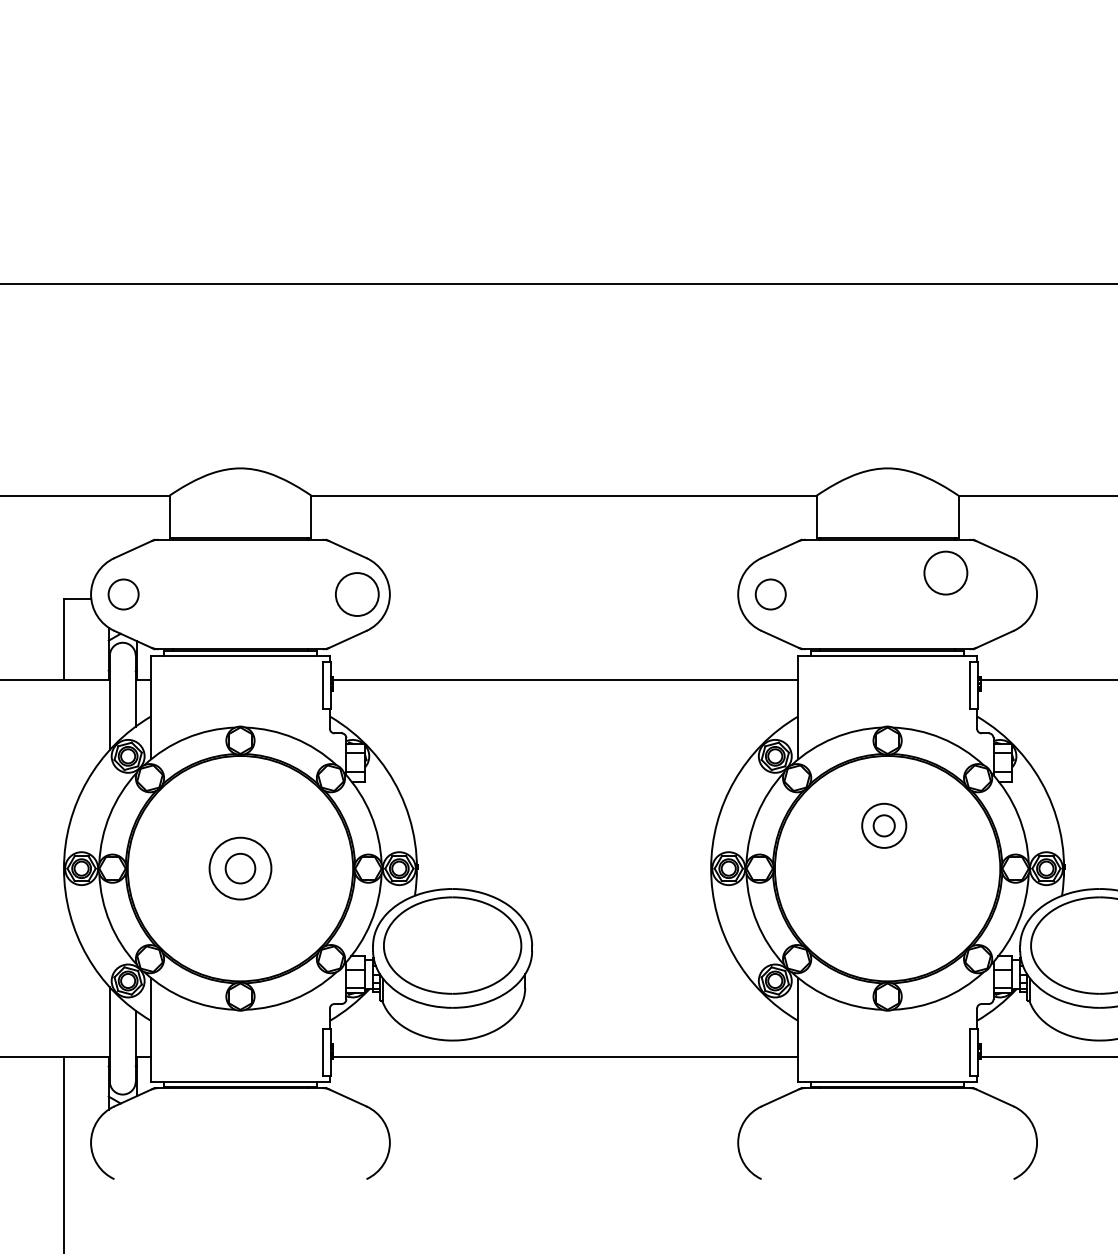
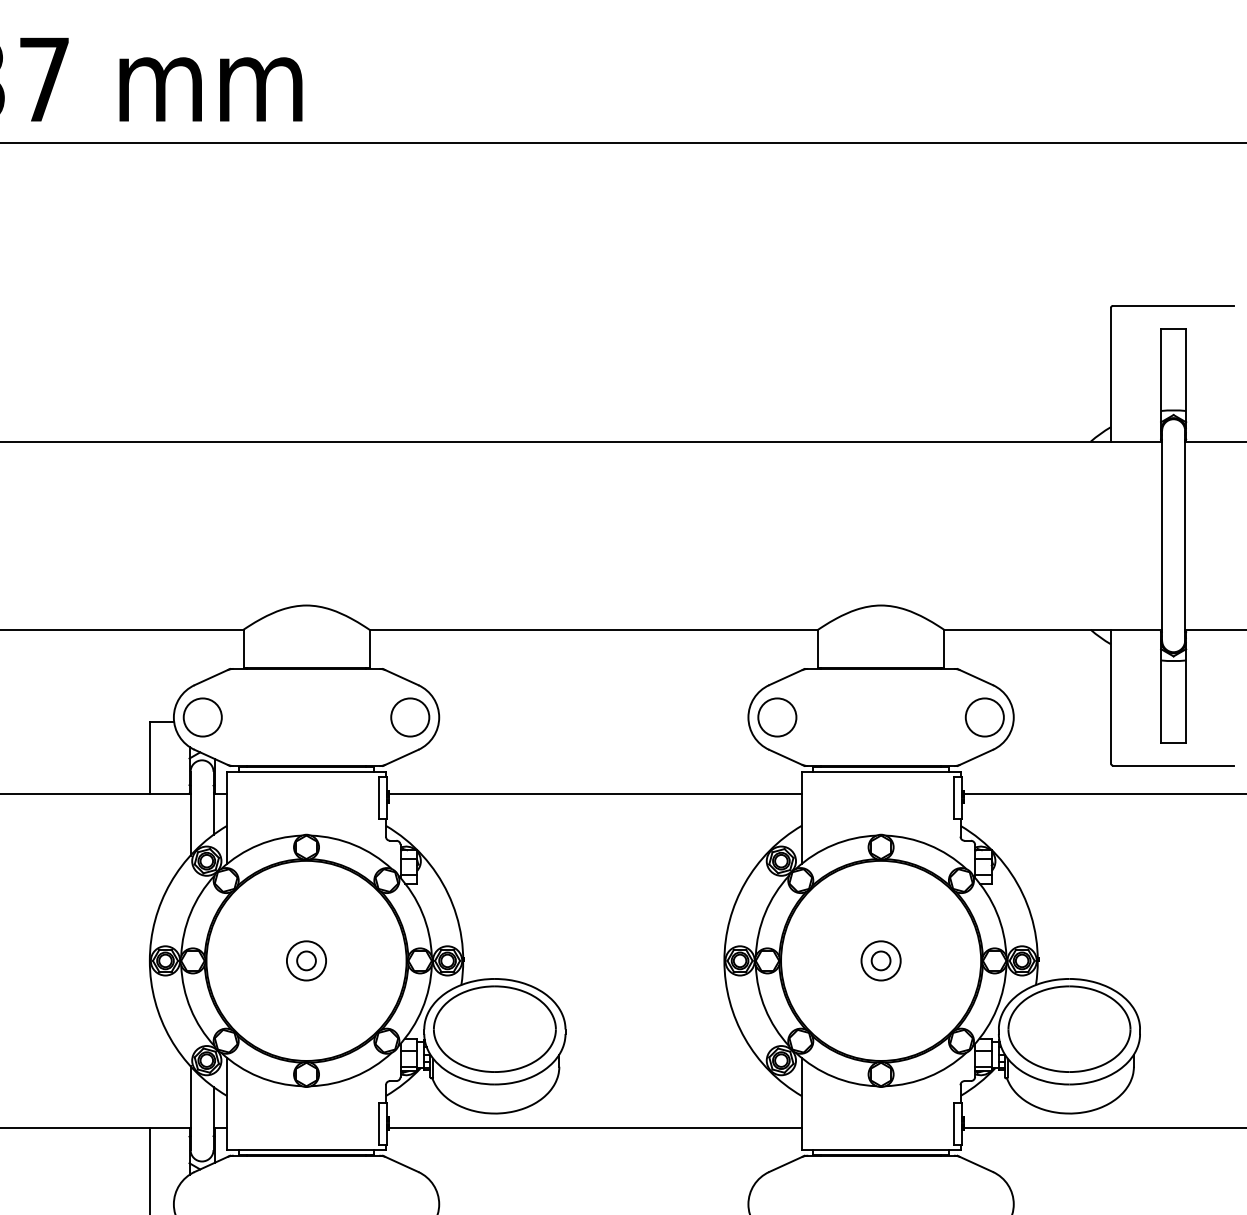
circle: (945, 573) -> (984, 717), moved
circle: (123, 594) -> (202, 717), size x1.43
circle: (770, 594) -> (777, 717), size x1.43
part: (883, 825) -> (880, 960), moved
part: (240, 868) -> (306, 960), size x0.71

